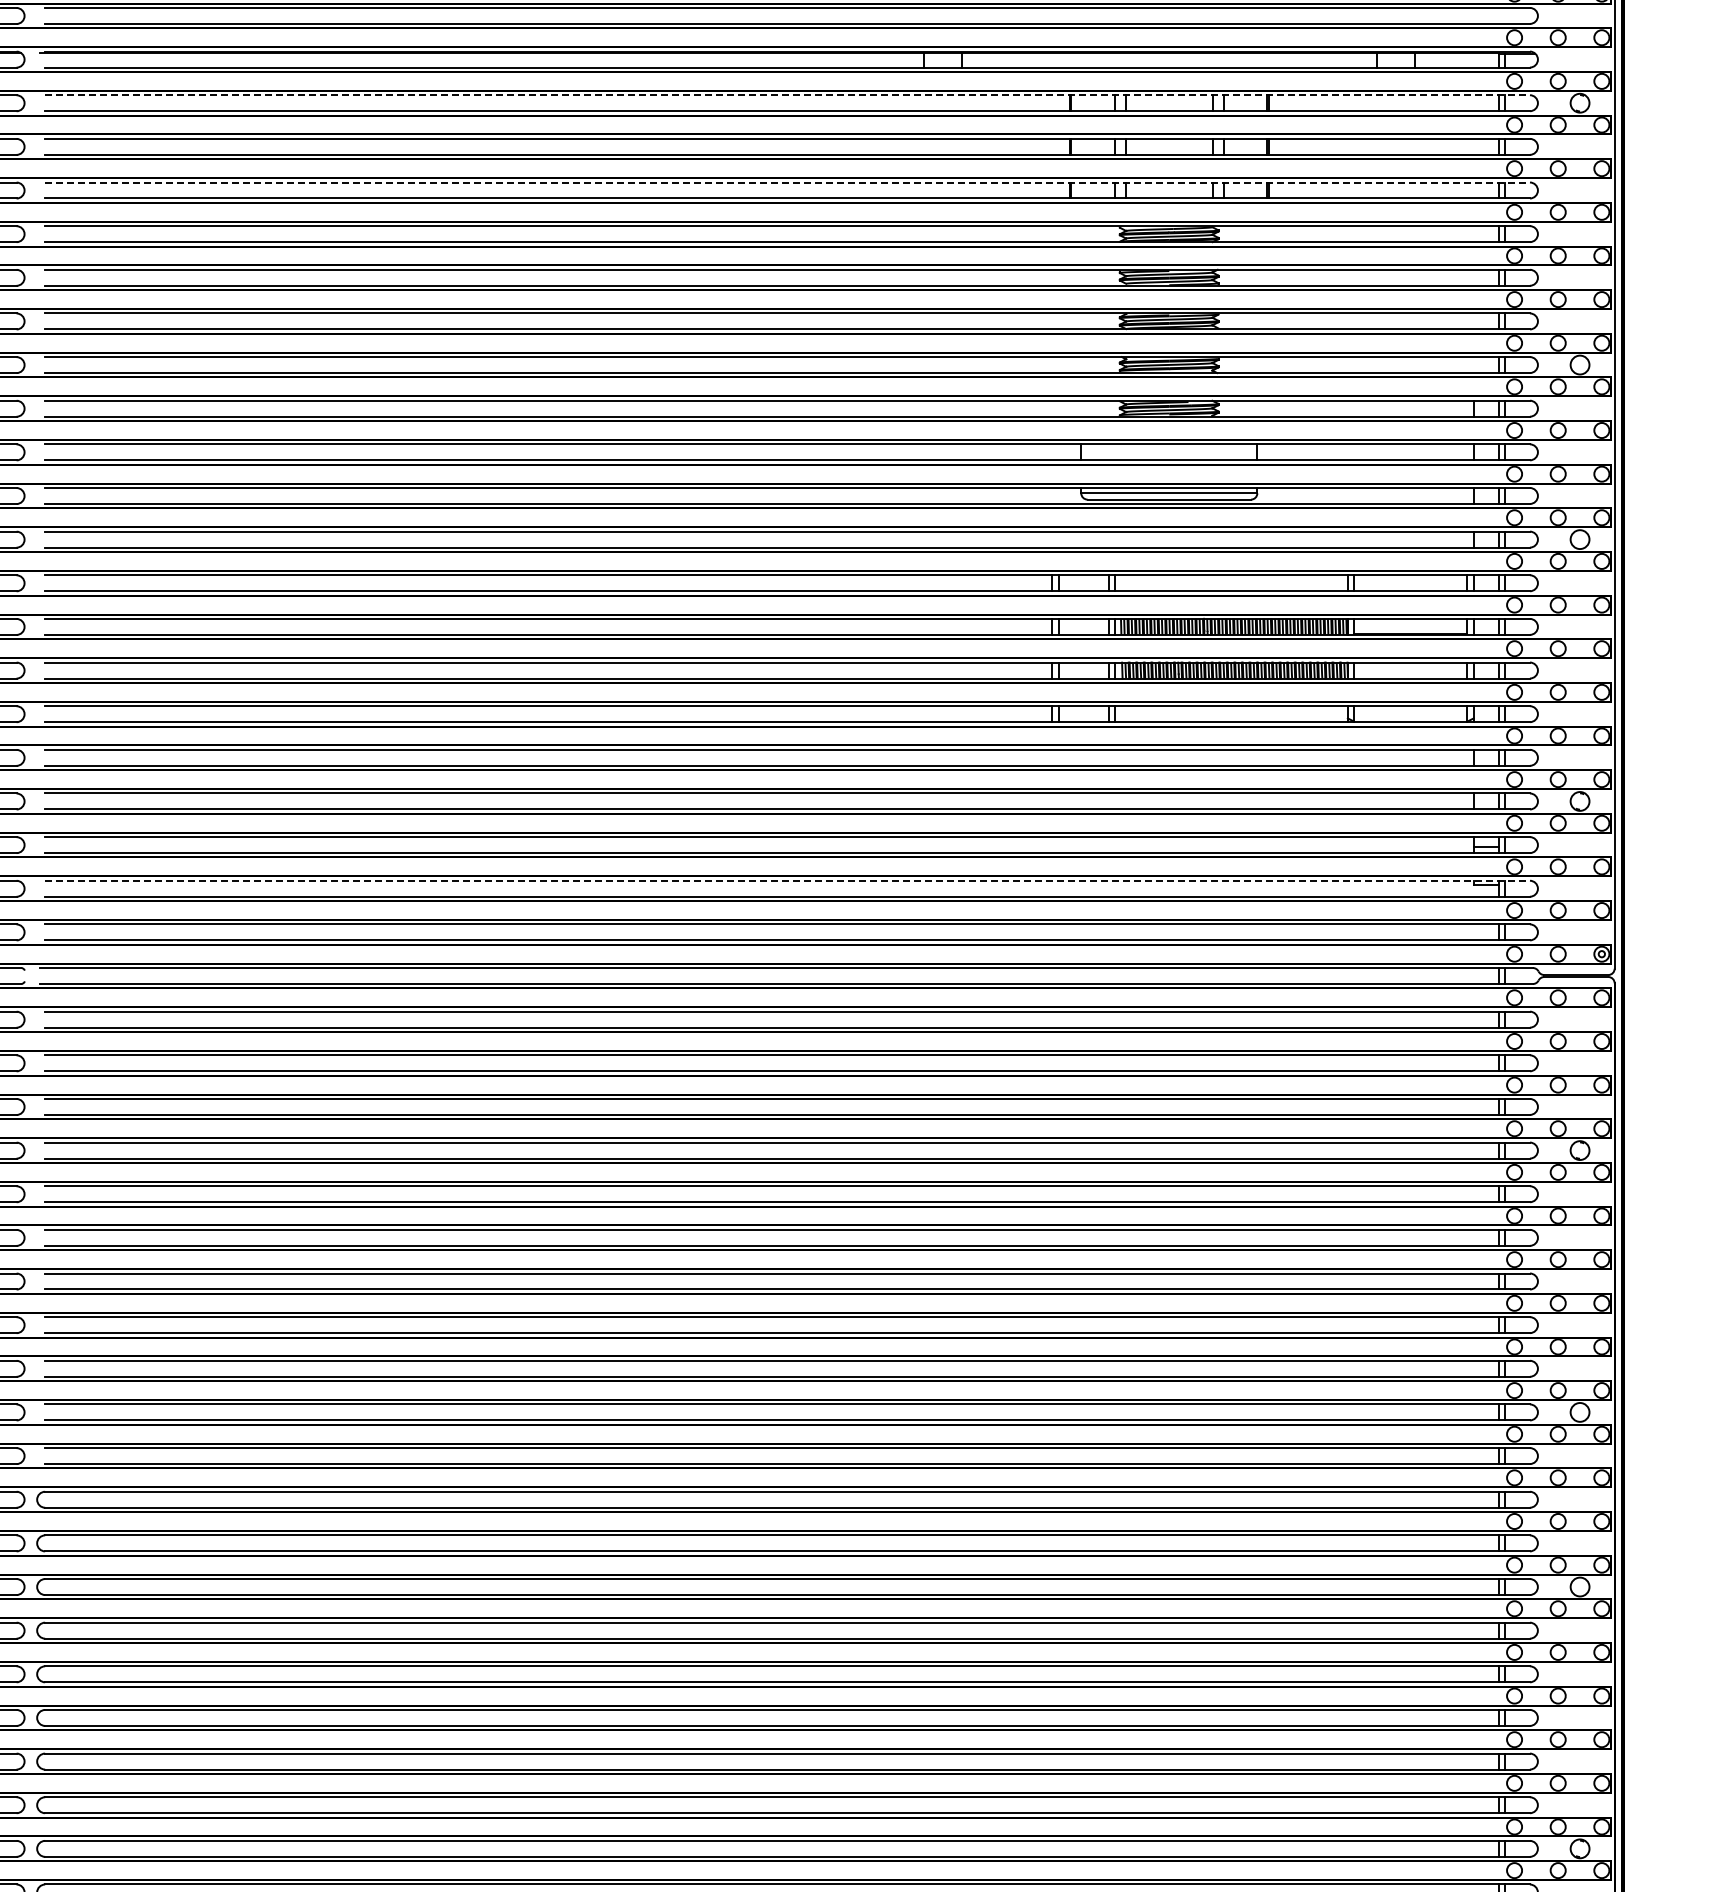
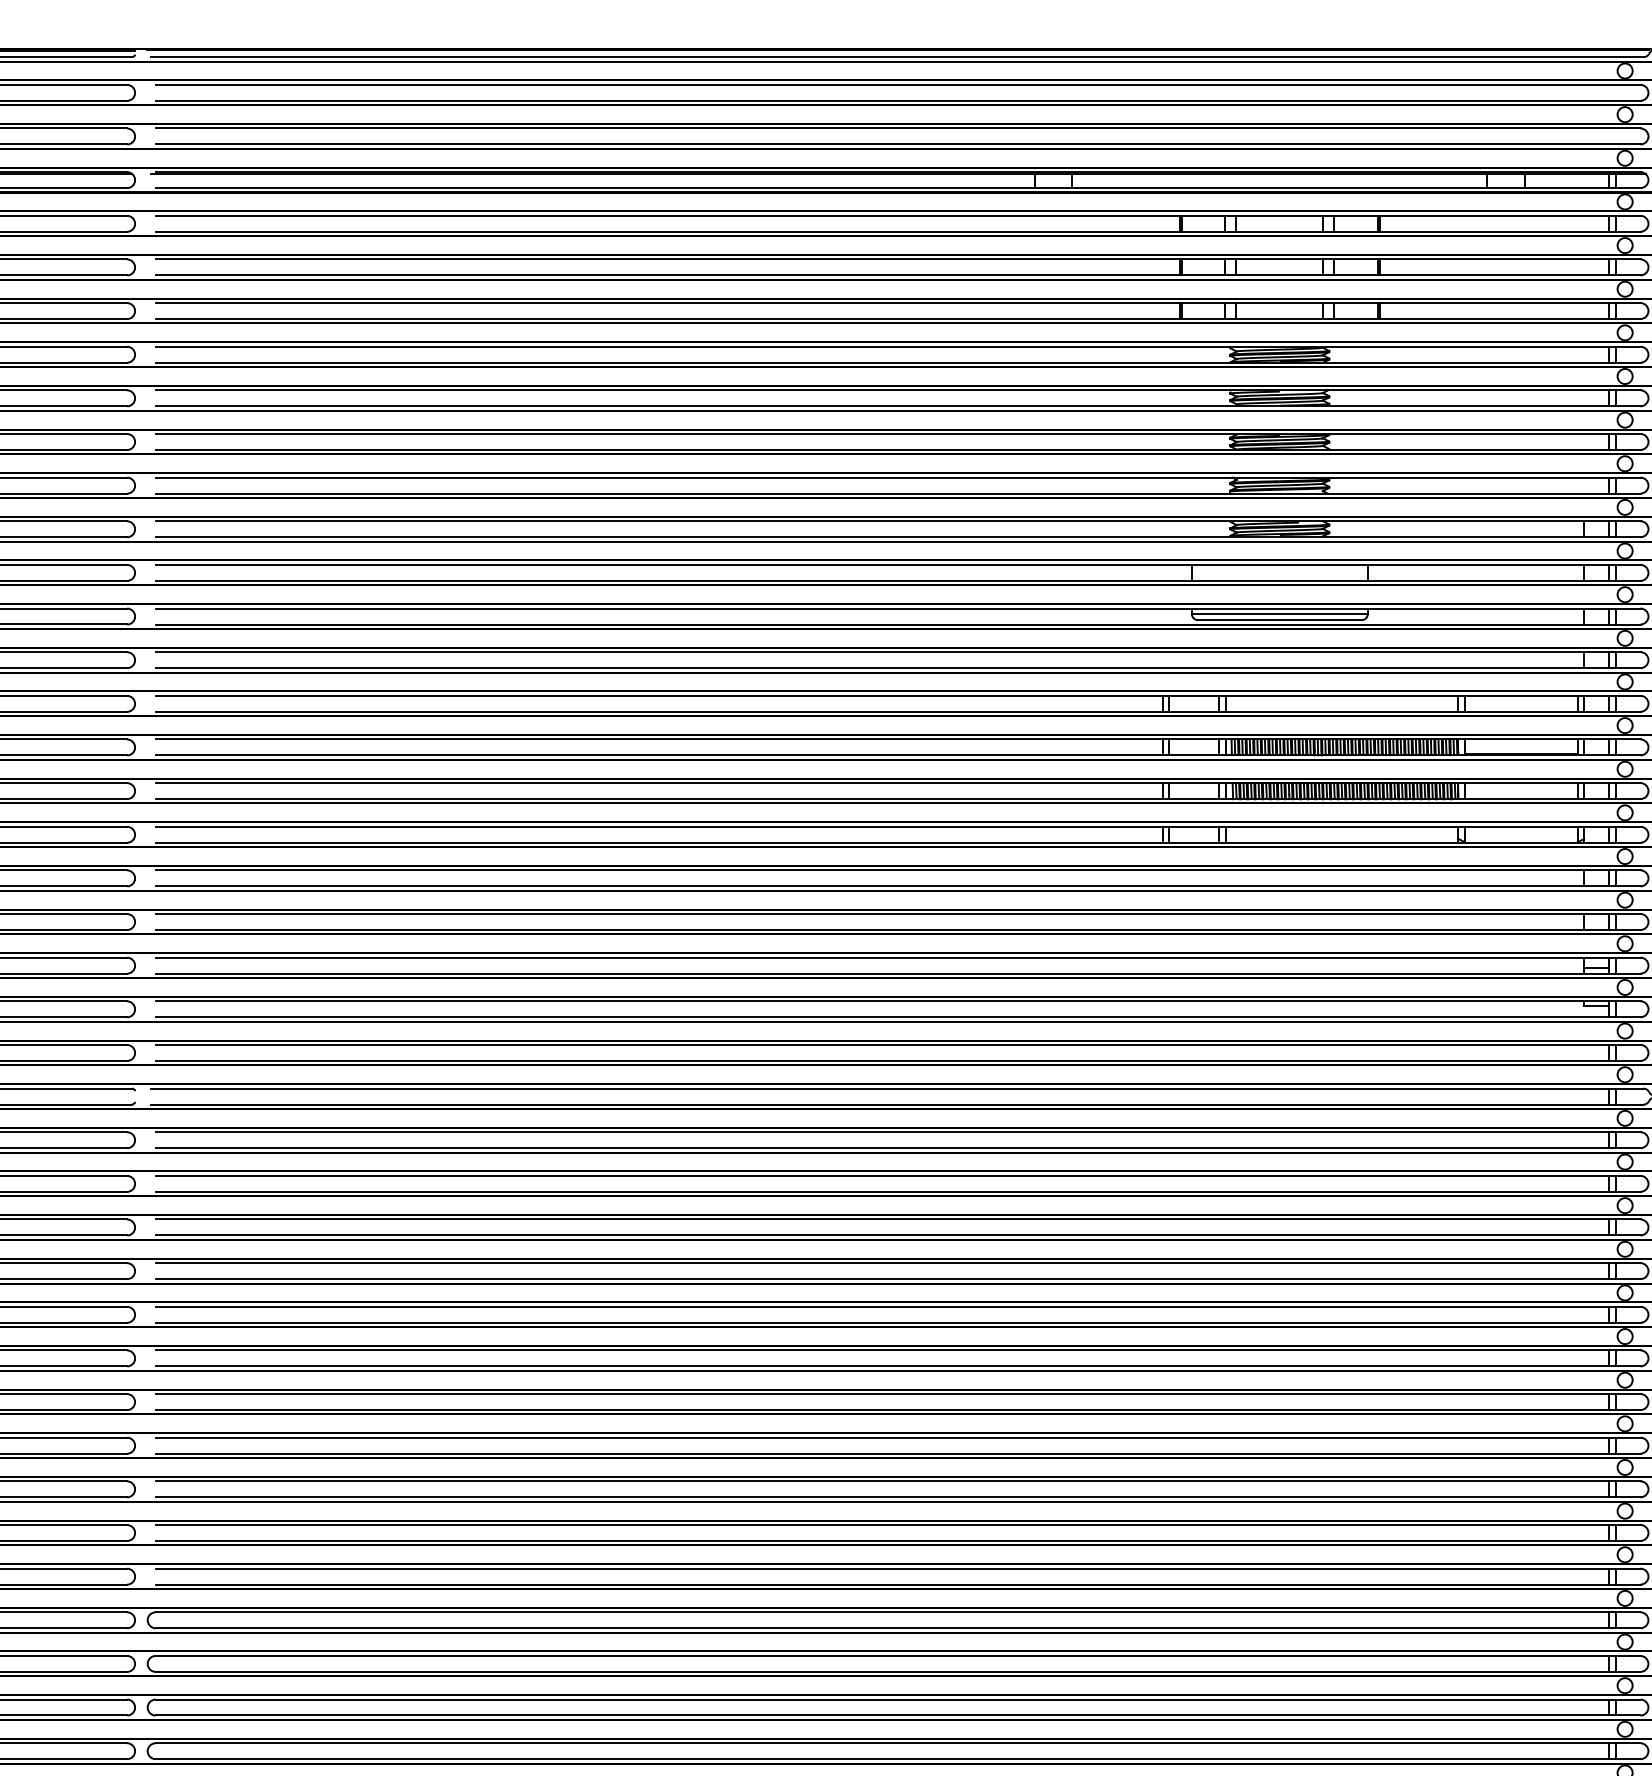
line: (788, 95) -> (899, 216), dashed -> solid
line: (788, 182) -> (899, 303), dashed -> solid
line: (788, 880) -> (899, 1001), dashed -> solid

